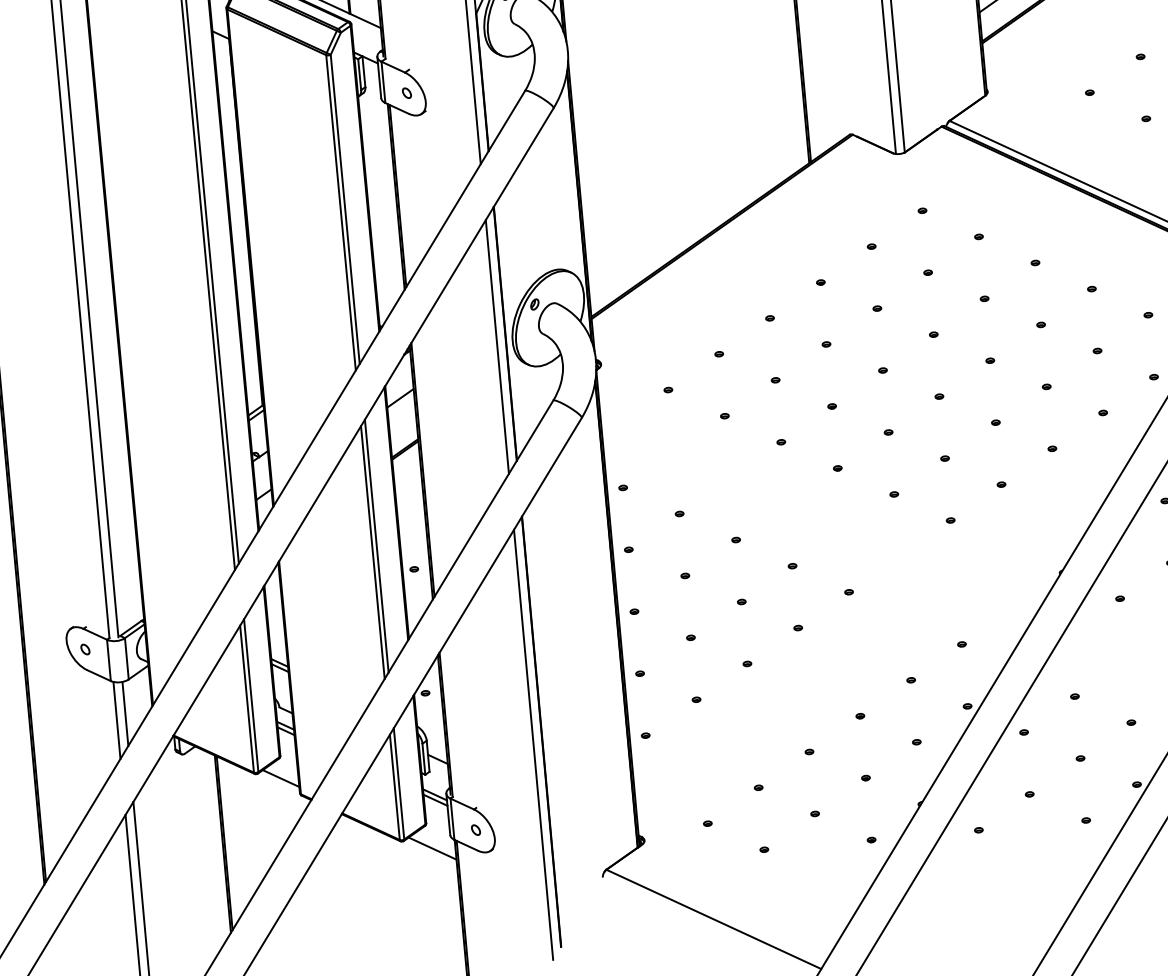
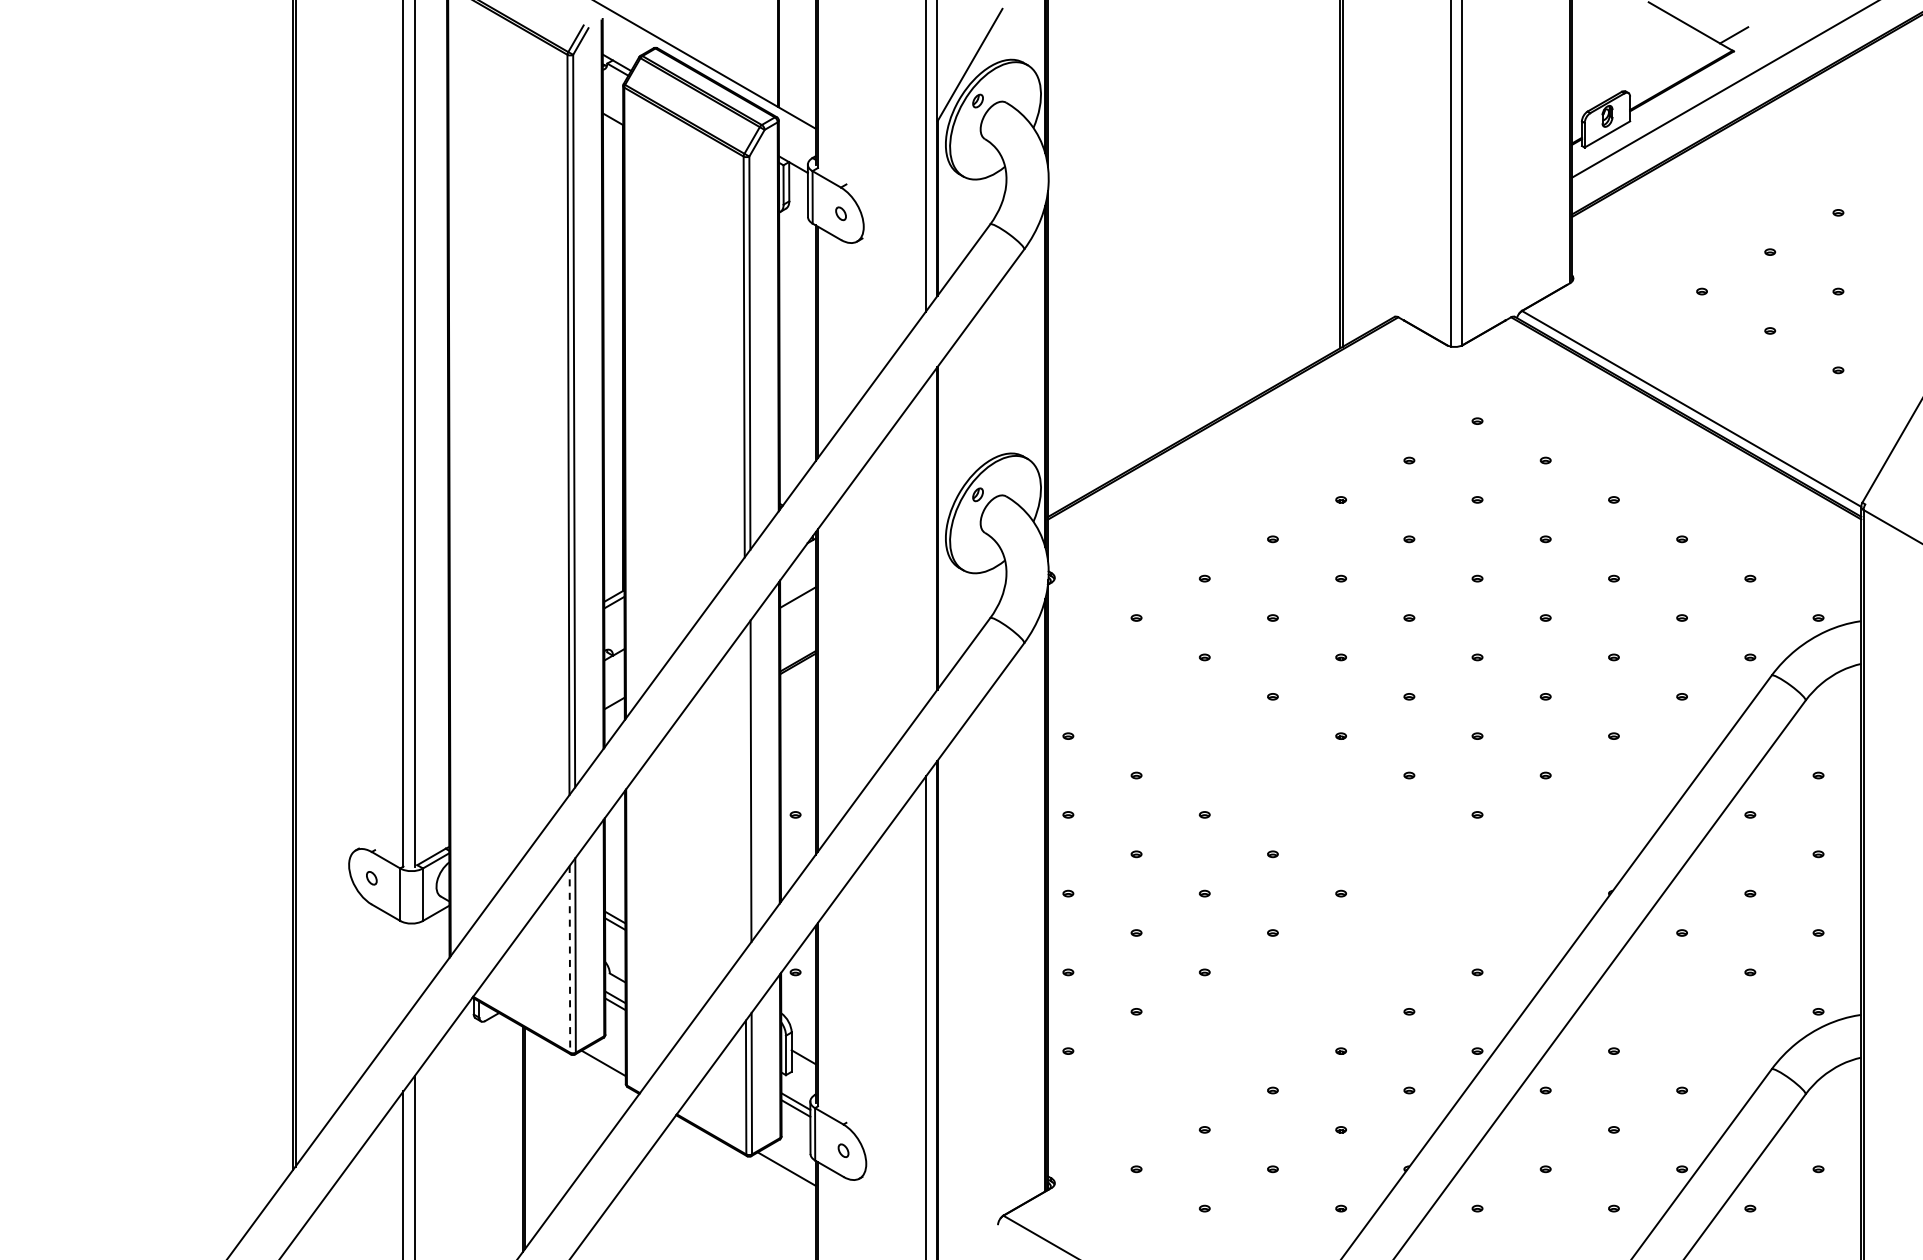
line: (497, 346) -> (925, 543), removed
line: (372, 552) -> (744, 788), removed
line: (246, 699) -> (569, 959), solid -> dashed
line: (125, 713) -> (414, 963), removed
line: (117, 720) -> (403, 971), removed

